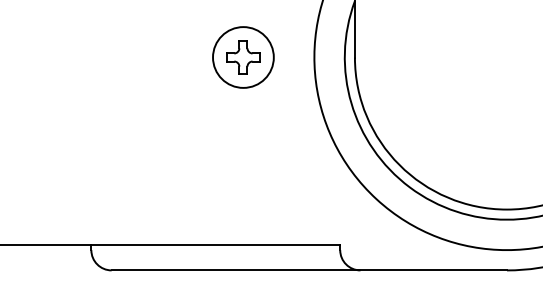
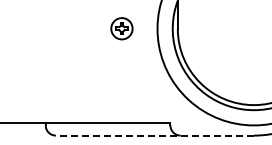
part: (242, 56) -> (121, 28), size x0.7
line: (308, 270) -> (154, 135), solid -> dashed

